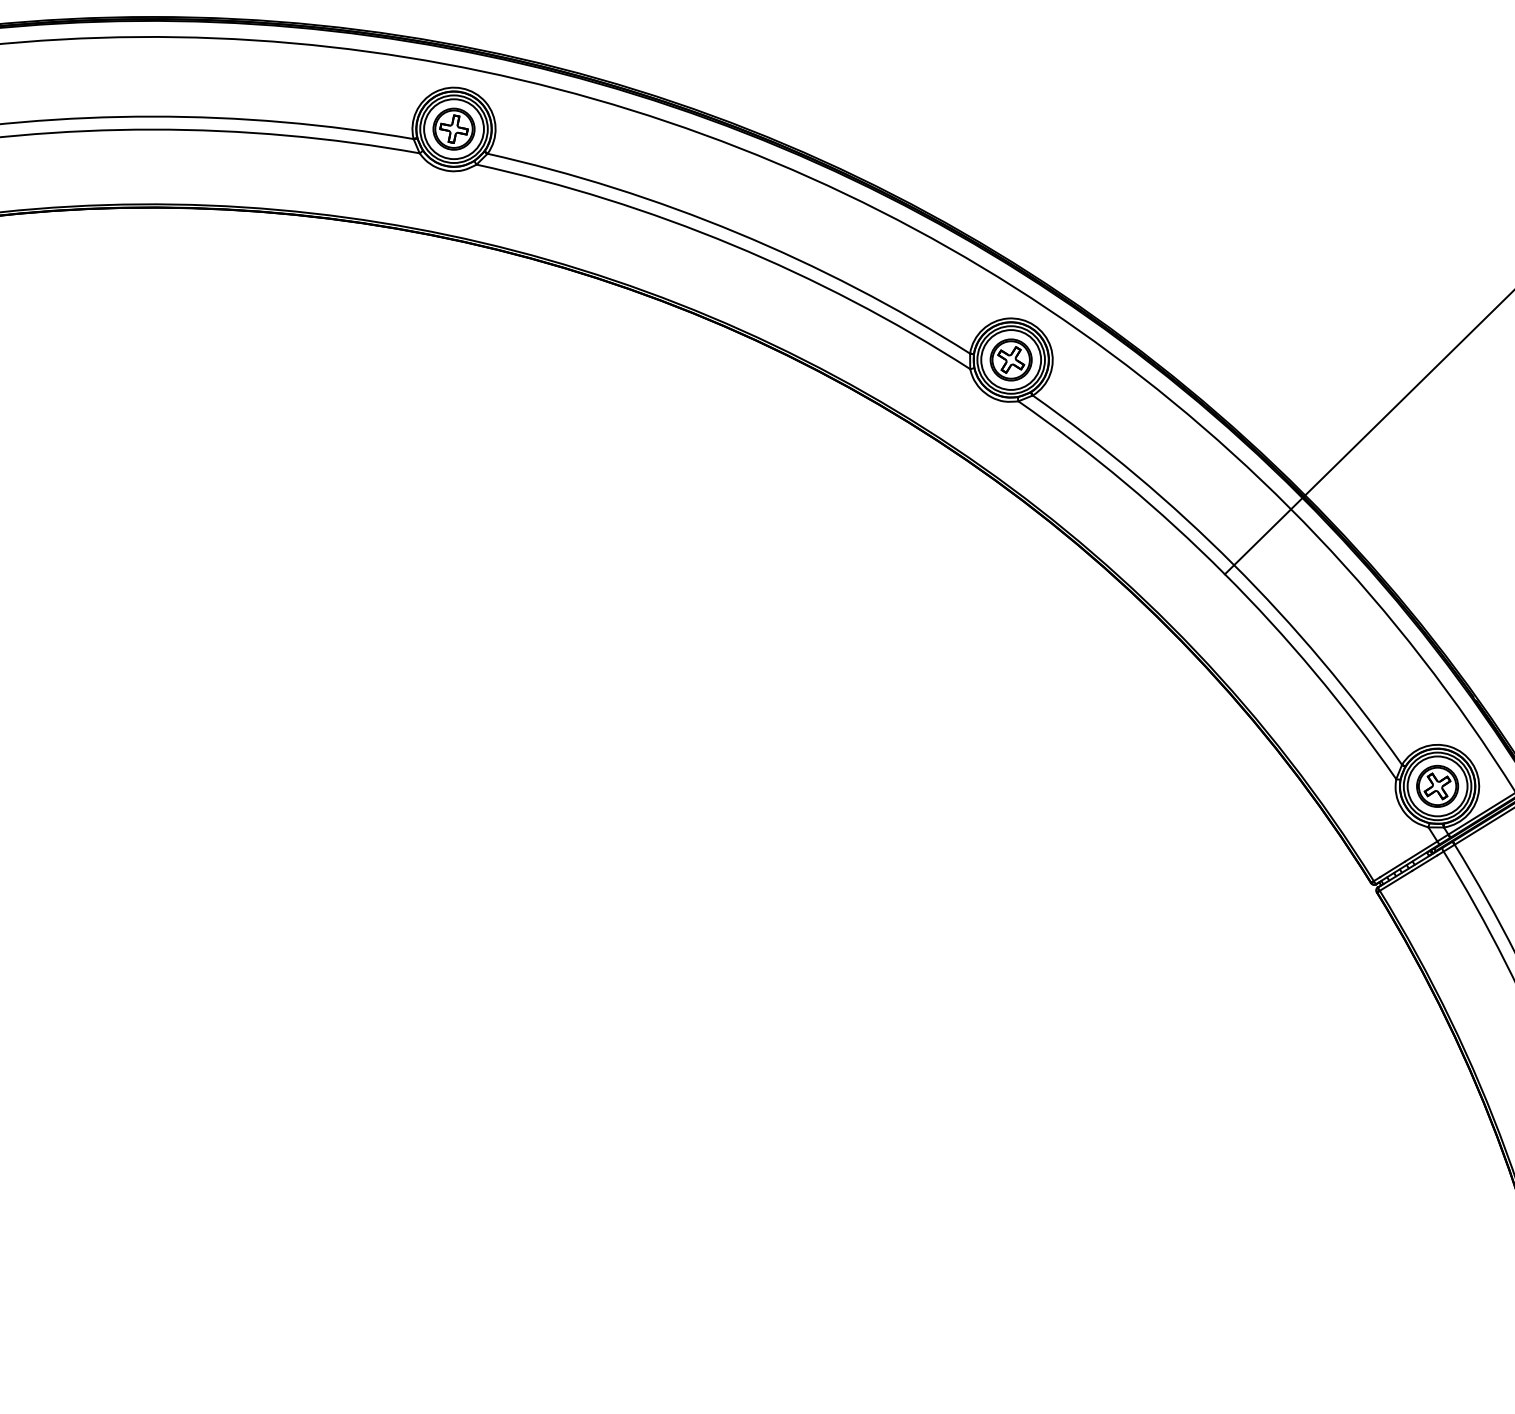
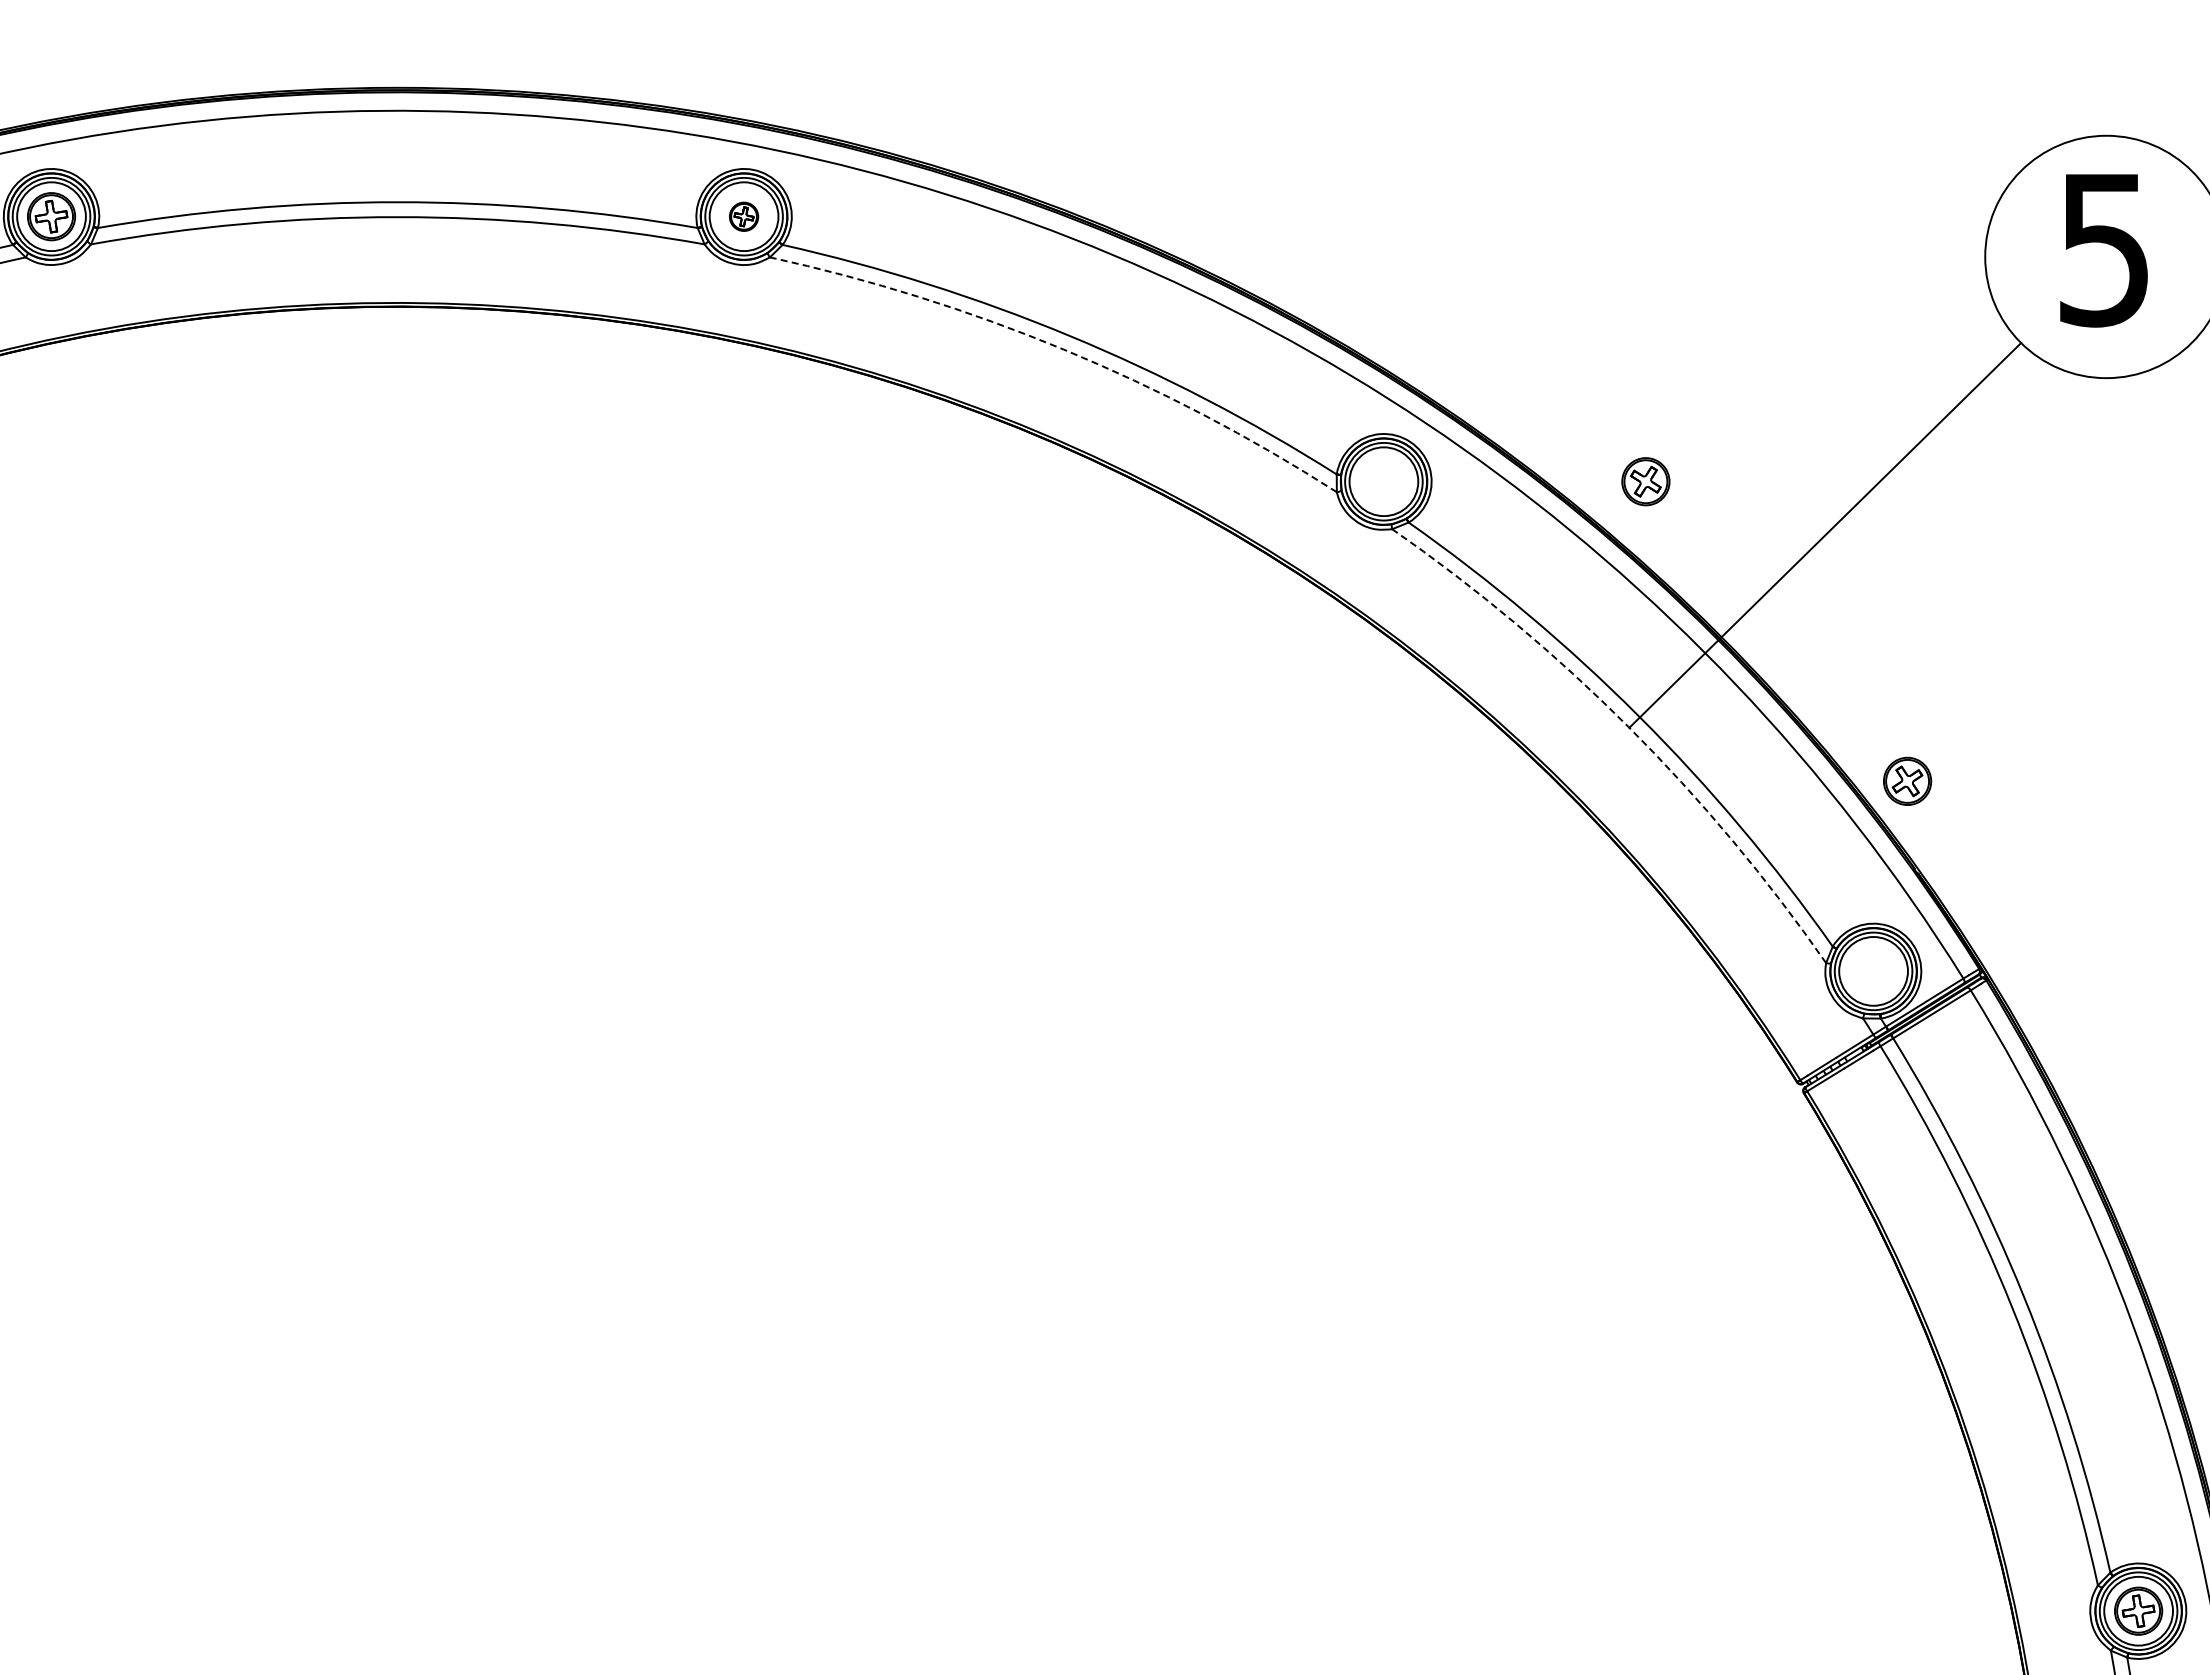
part: (453, 129) -> (743, 216), size x0.6
arc: (732, 244) -> (1063, 349), solid -> dashed
part: (1010, 359) -> (1645, 481), moved
arc: (1224, 573) -> (1628, 726), solid -> dashed
part: (1437, 785) -> (1907, 780), moved

